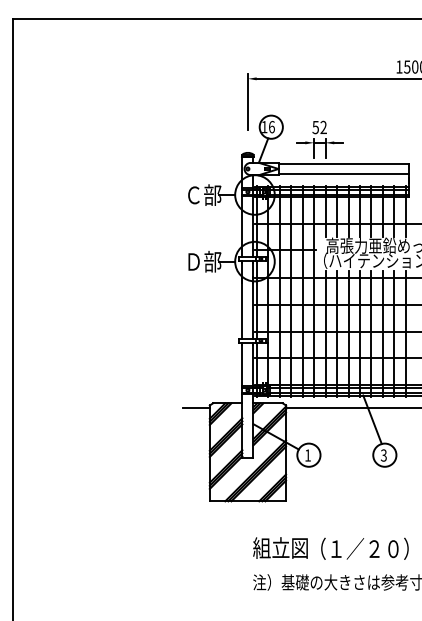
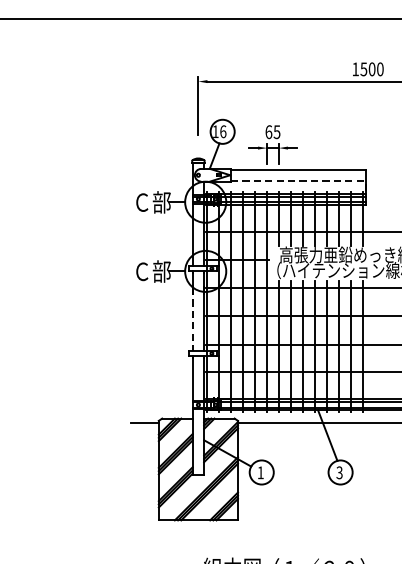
text: (319, 127) -> (272, 132), 52 -> 65
line: (344, 174) -> (298, 180), solid -> dashed
text: (193, 261) -> (141, 271), Ｄ部 -> Ｃ部
line: (242, 308) -> (192, 320), solid -> dashed

